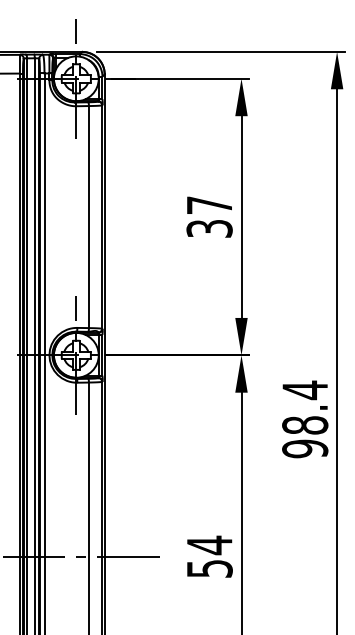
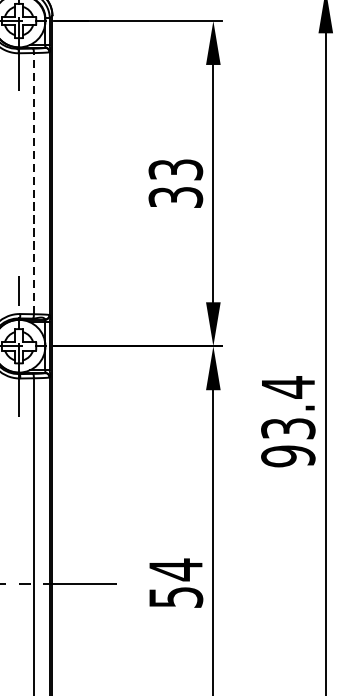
text: (209, 205) -> (175, 170), 37 -> 33
line: (88, 216) -> (33, 182), solid -> dashed
text: (305, 425) -> (288, 428), 98.4 -> 93.4

